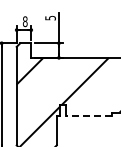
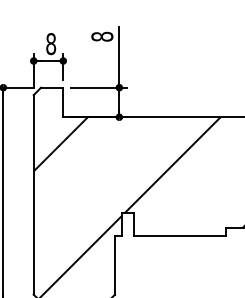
text: (50, 17) -> (102, 35), 5 -> 8
line: (88, 116) -> (179, 236), dashed -> solid

